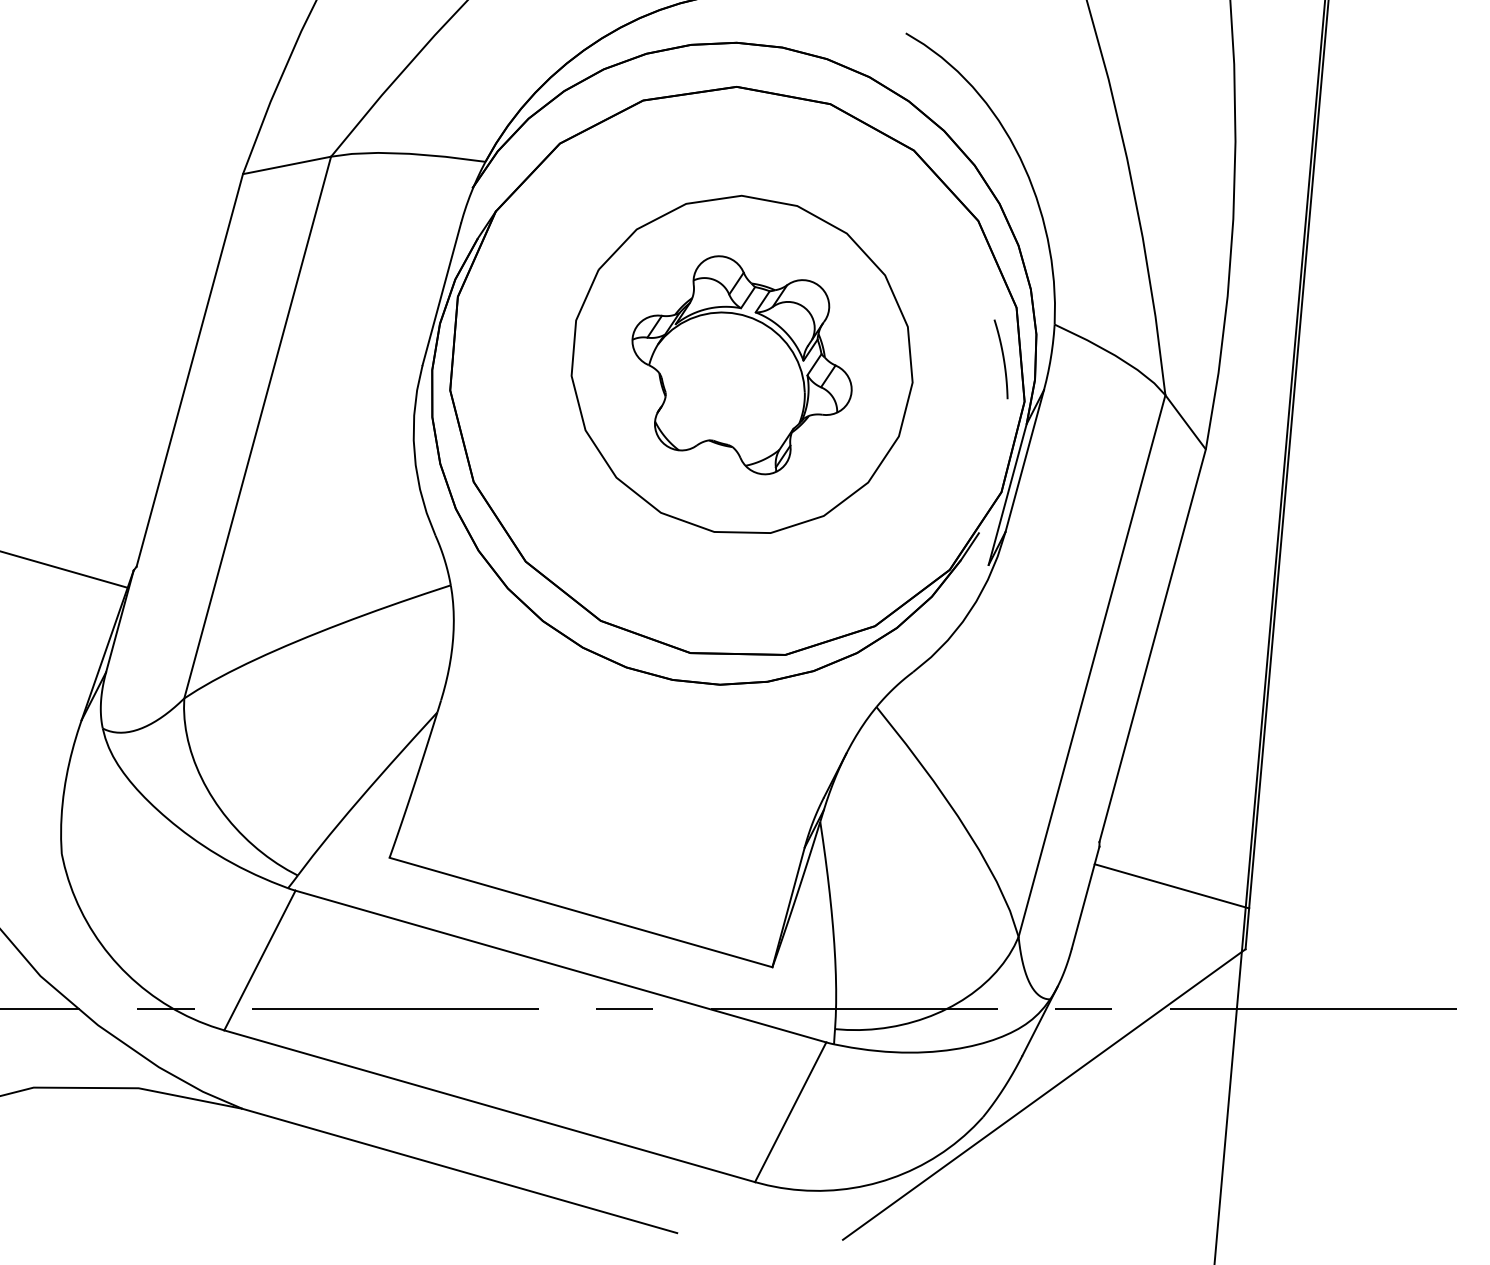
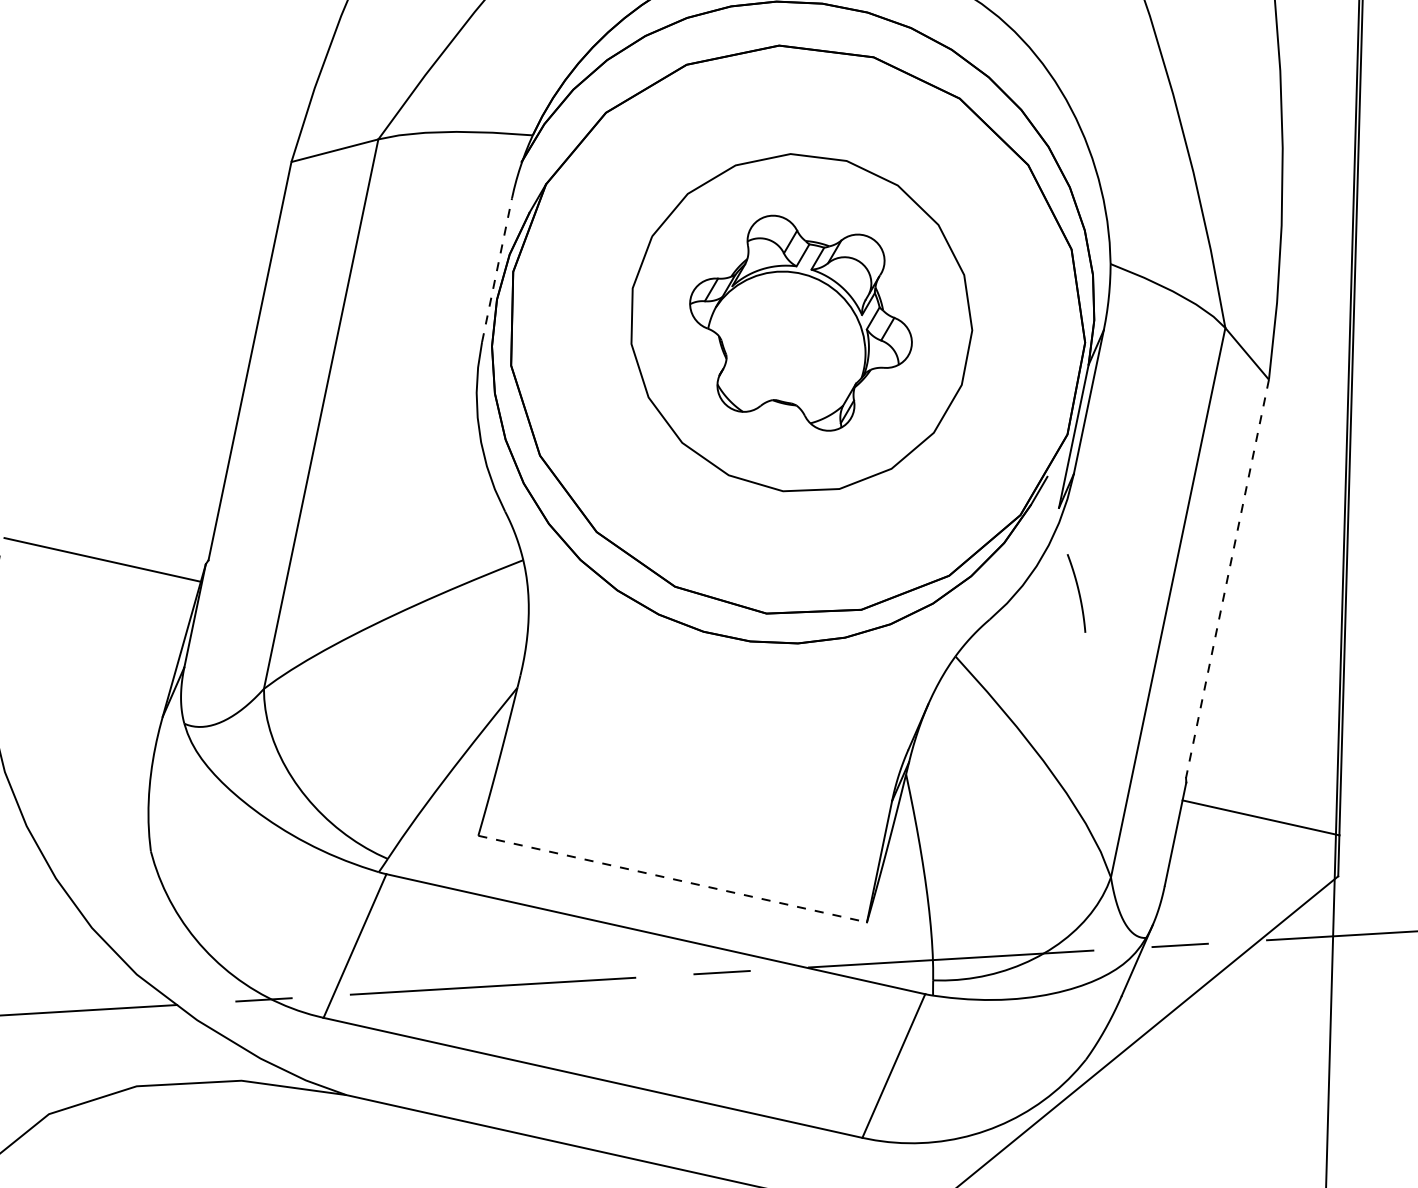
line: (441, 293) -> (496, 269), solid -> dashed
curve: (1002, 358) -> (1077, 592), moved
line: (1152, 646) -> (1227, 579), solid -> dashed
line: (581, 912) -> (673, 879), solid -> dashed

